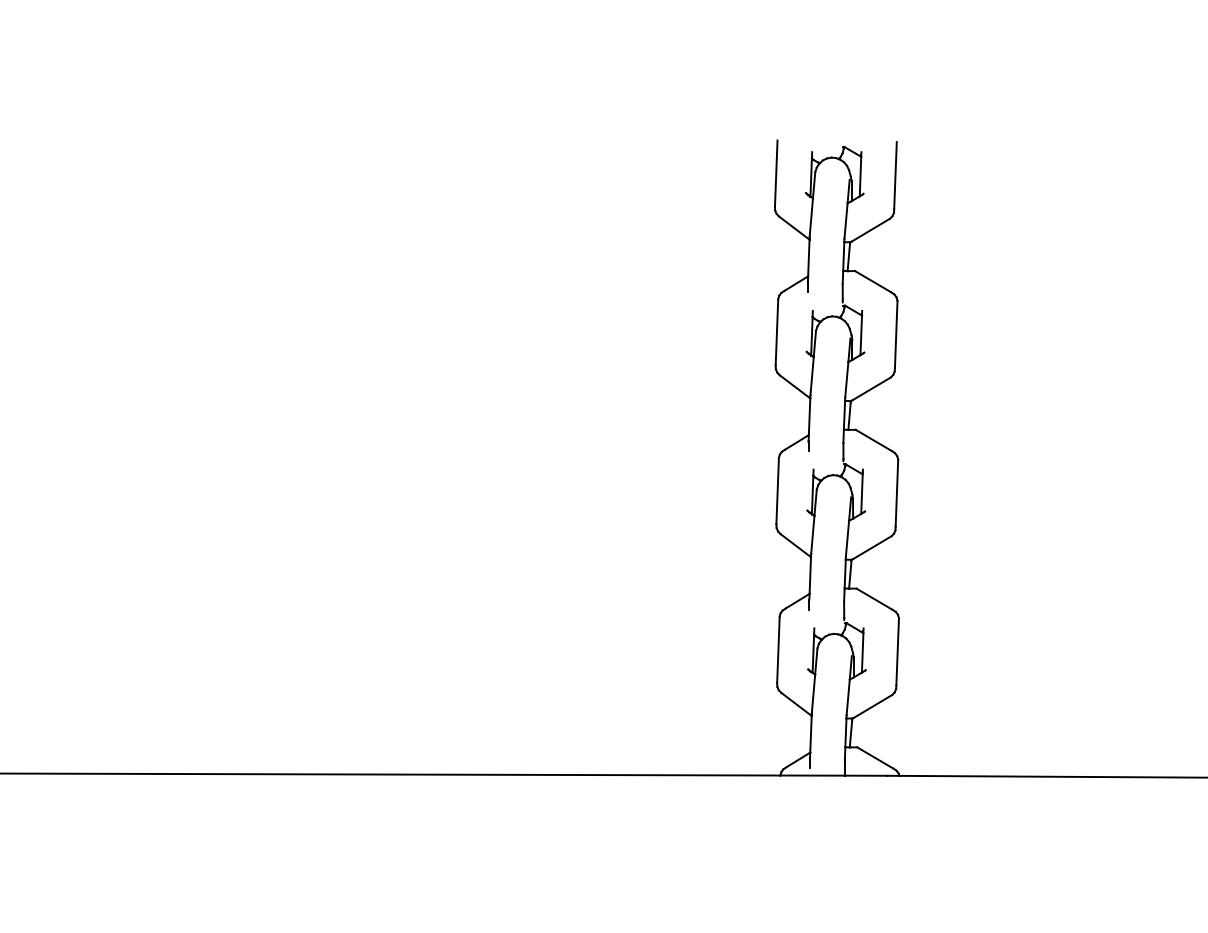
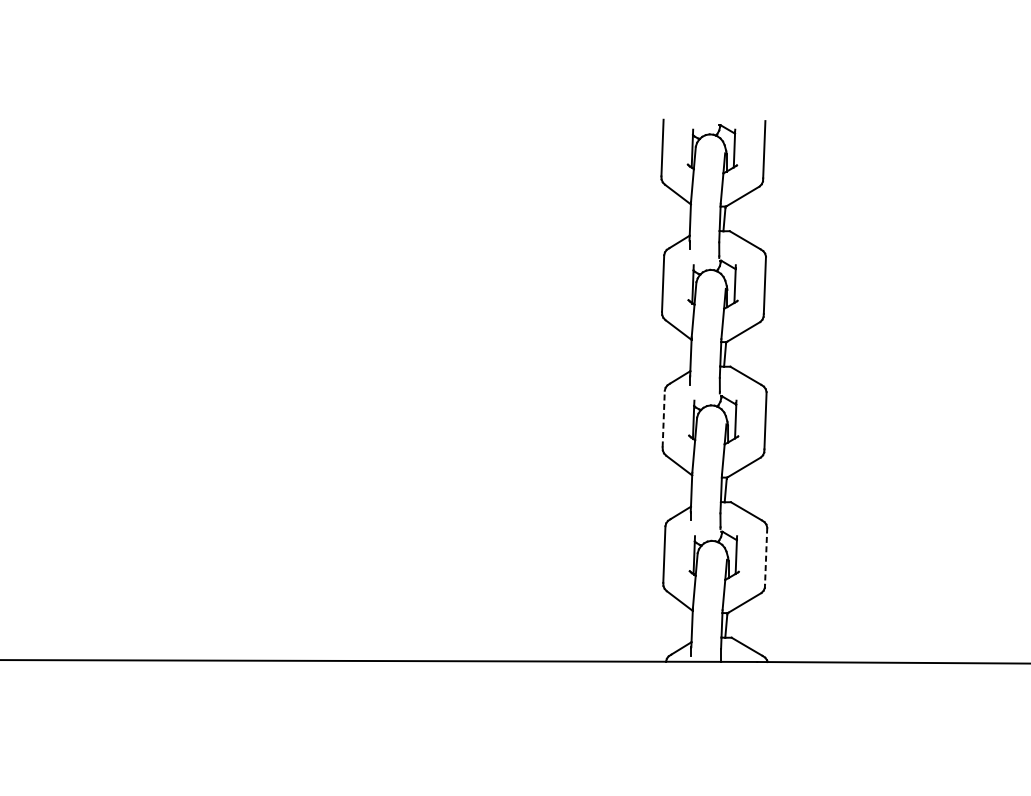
line: (777, 490) -> (663, 418), solid -> dashed
line: (897, 651) -> (766, 555), solid -> dashed

